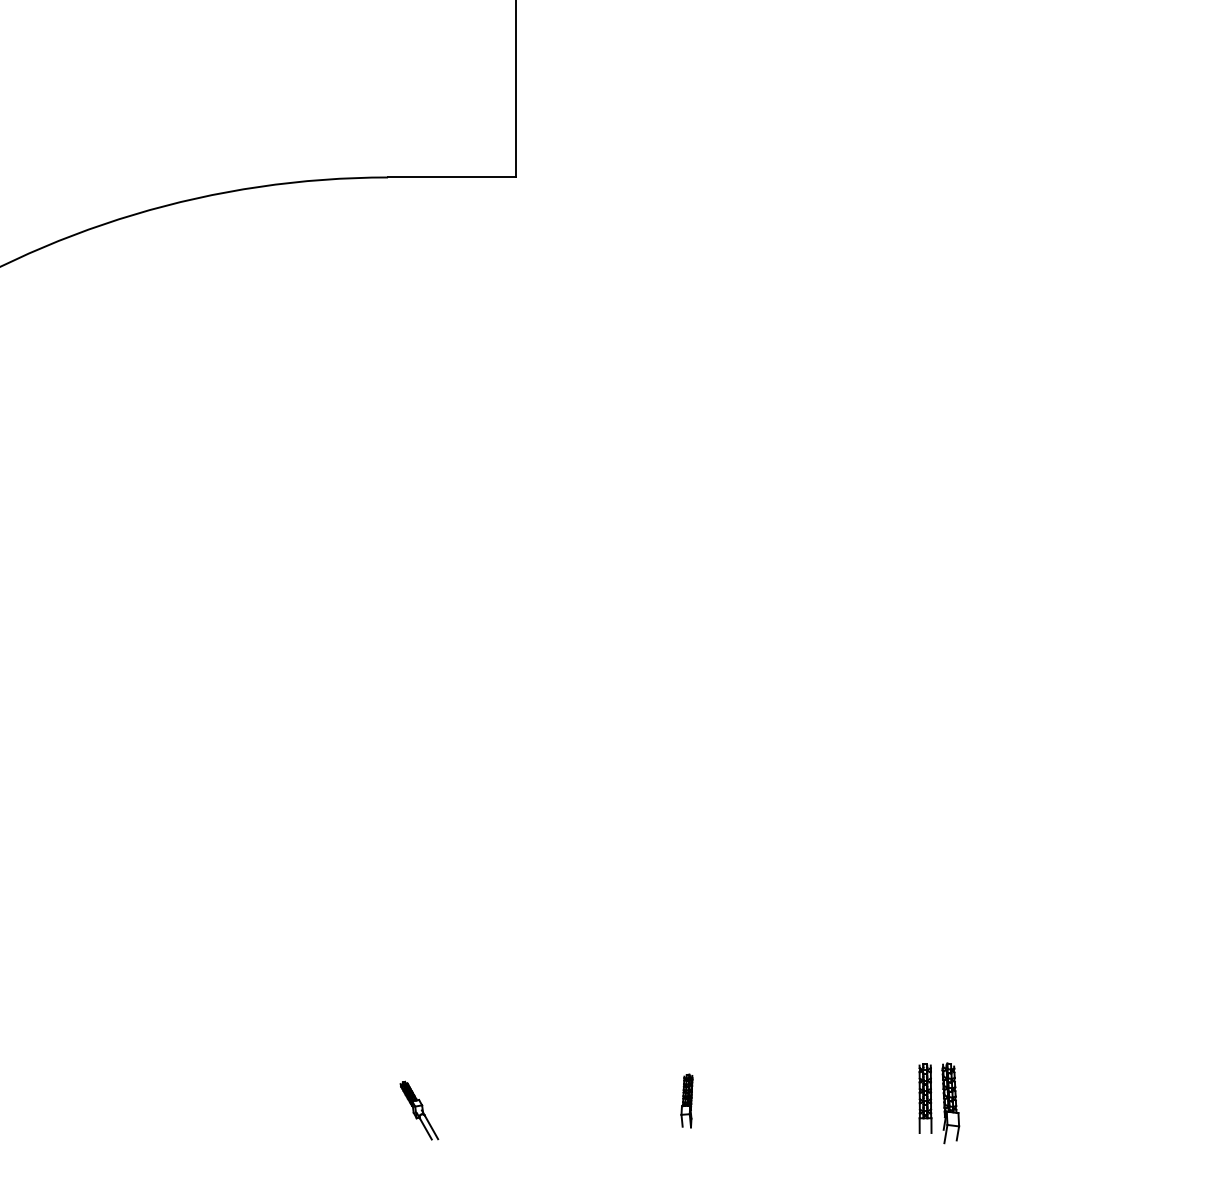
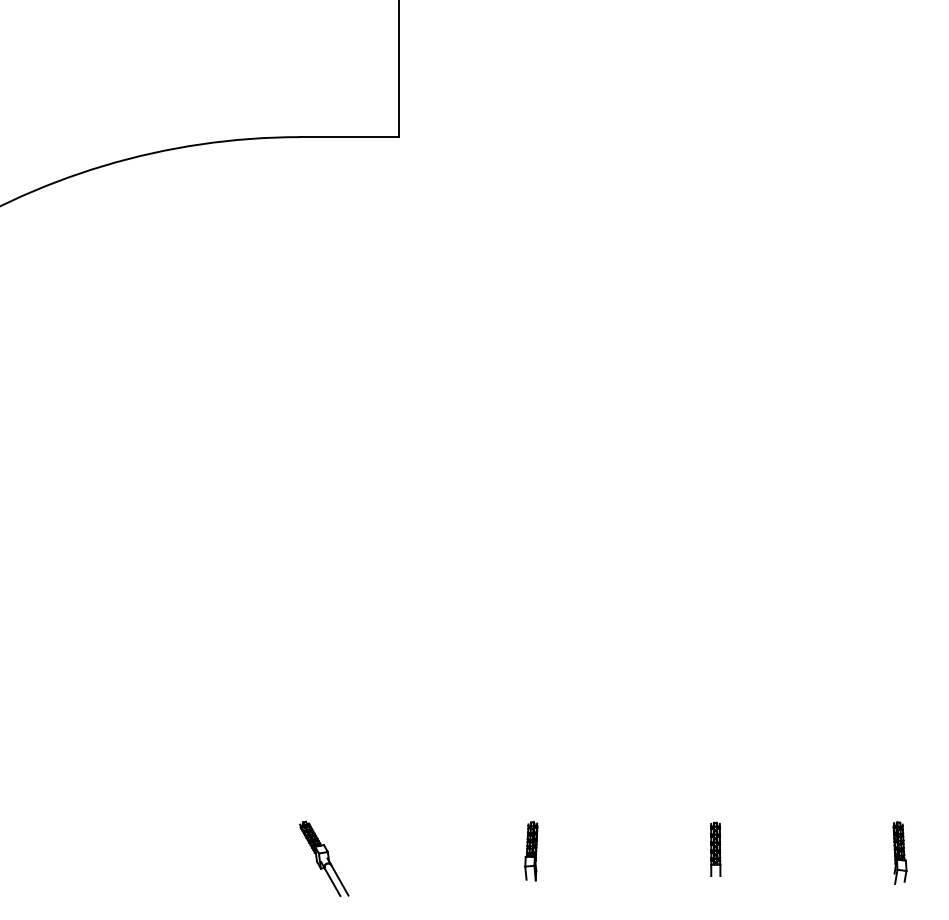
part: (686, 1100) -> (530, 850), size x1.43
part: (950, 1103) -> (899, 853), moved
part: (419, 1110) -> (324, 858), size x1.67

